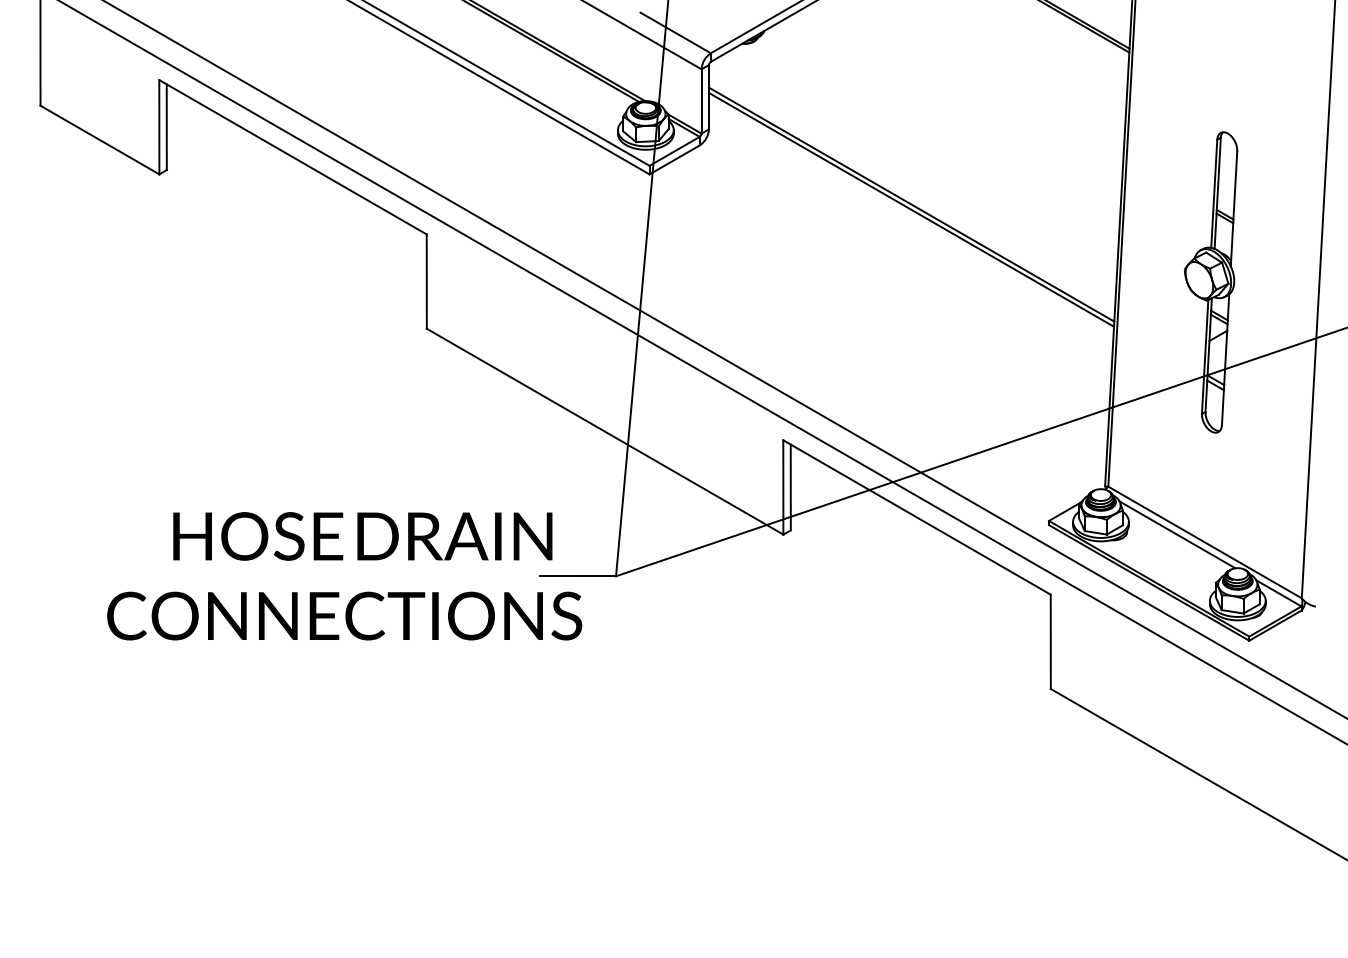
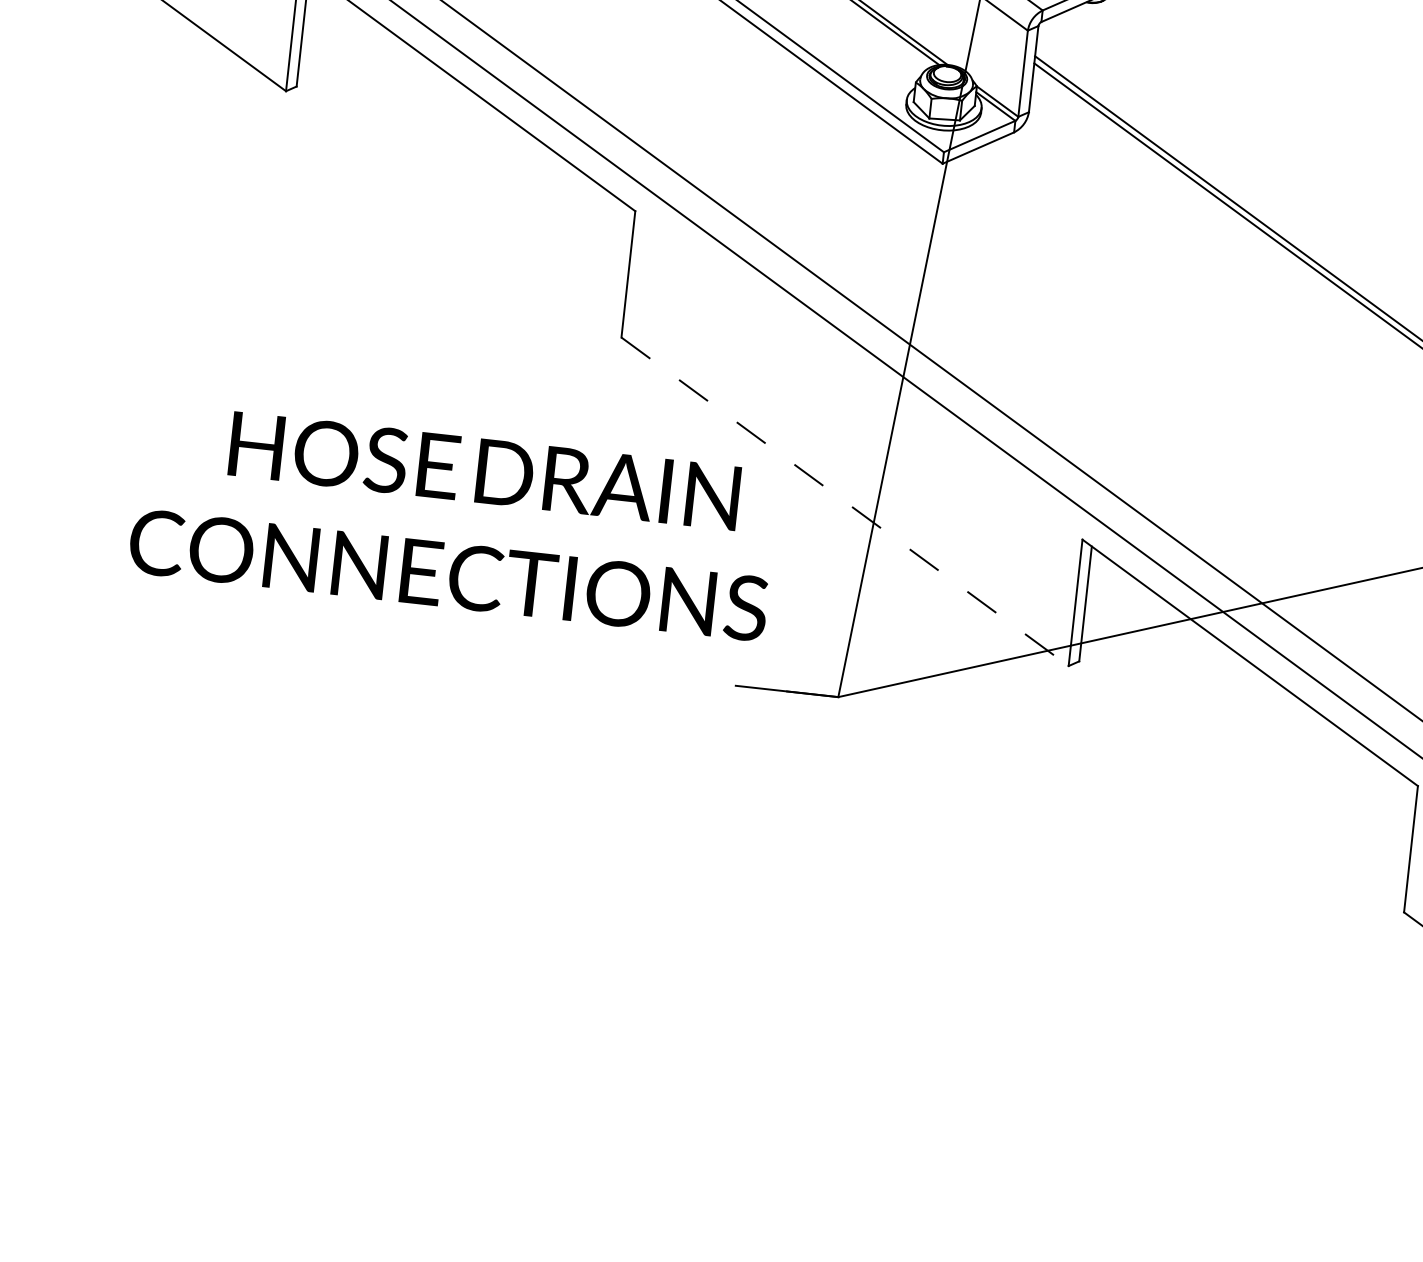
line: (605, 431) -> (845, 501), solid -> dashed
text: (344, 576) -> (454, 522), moved

